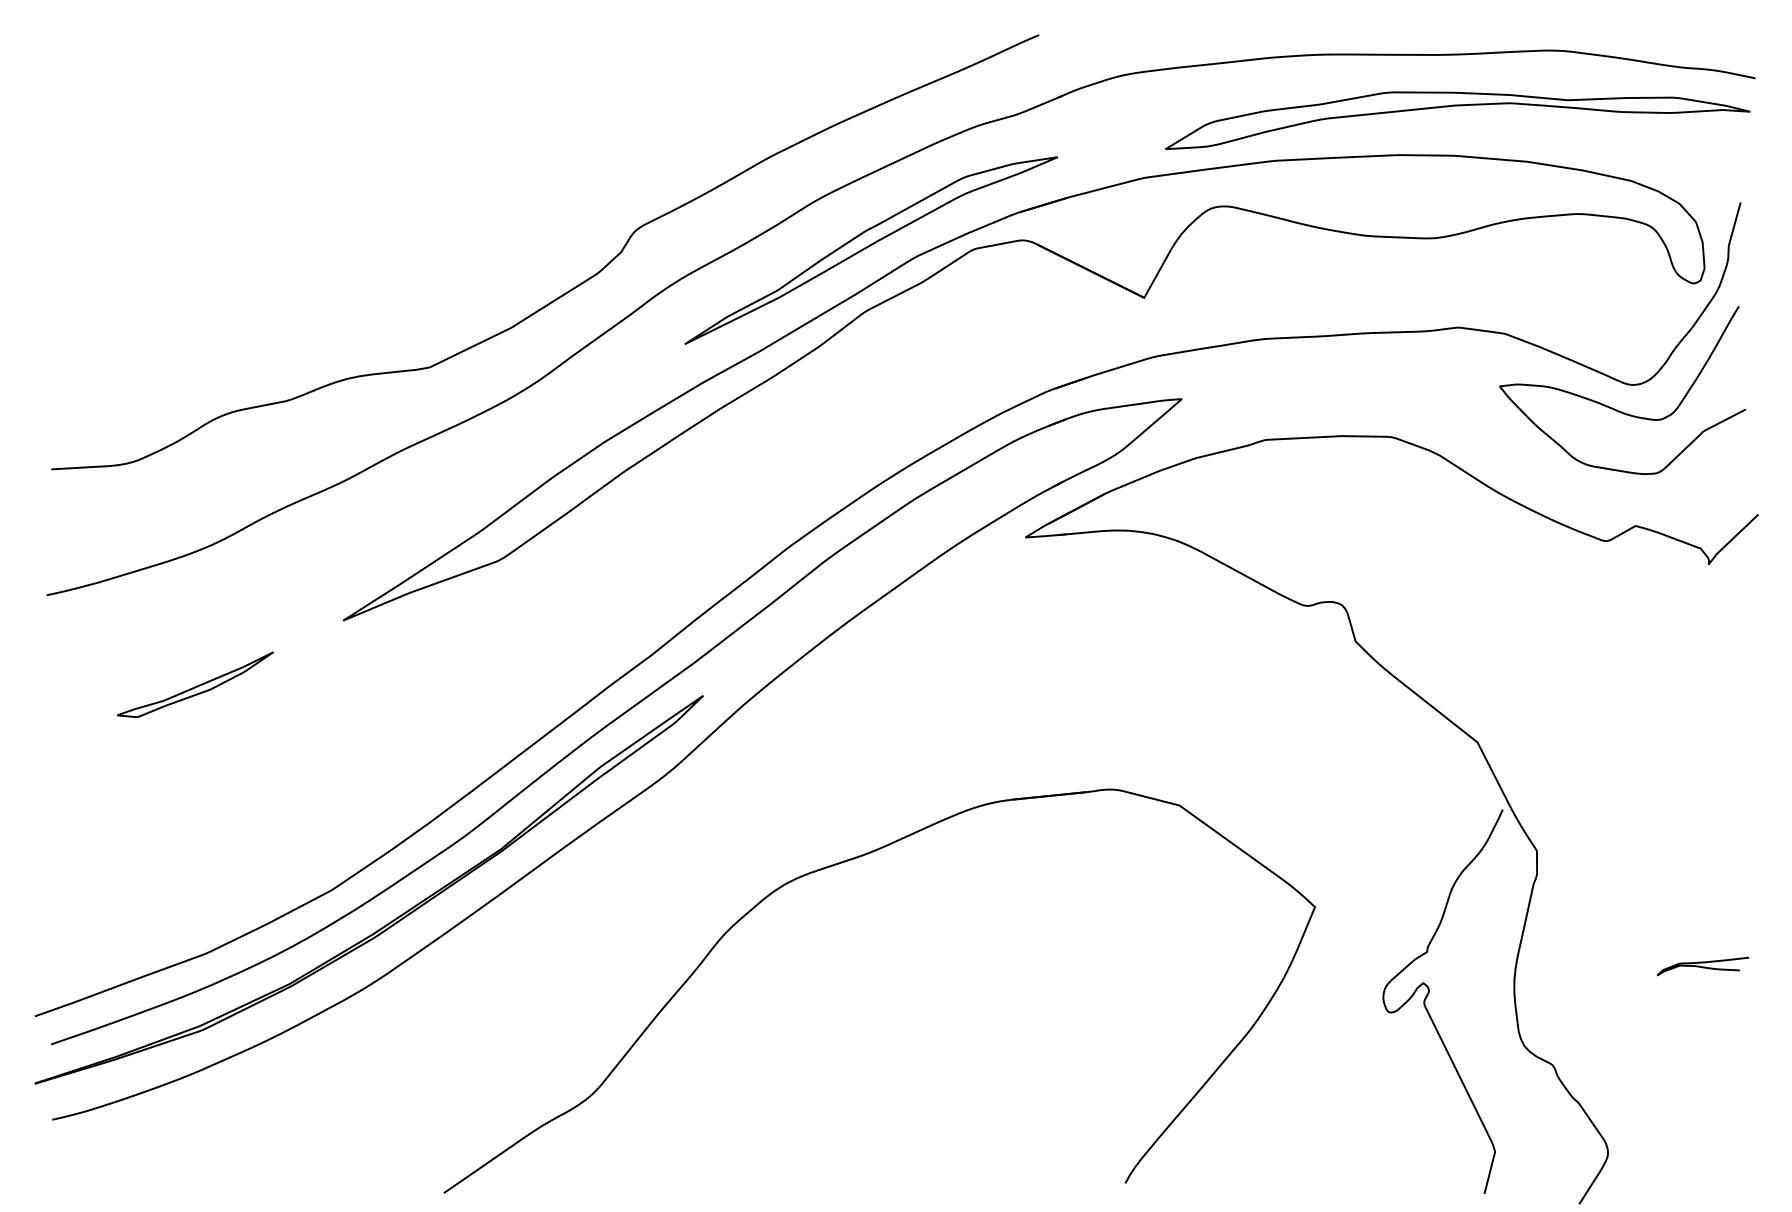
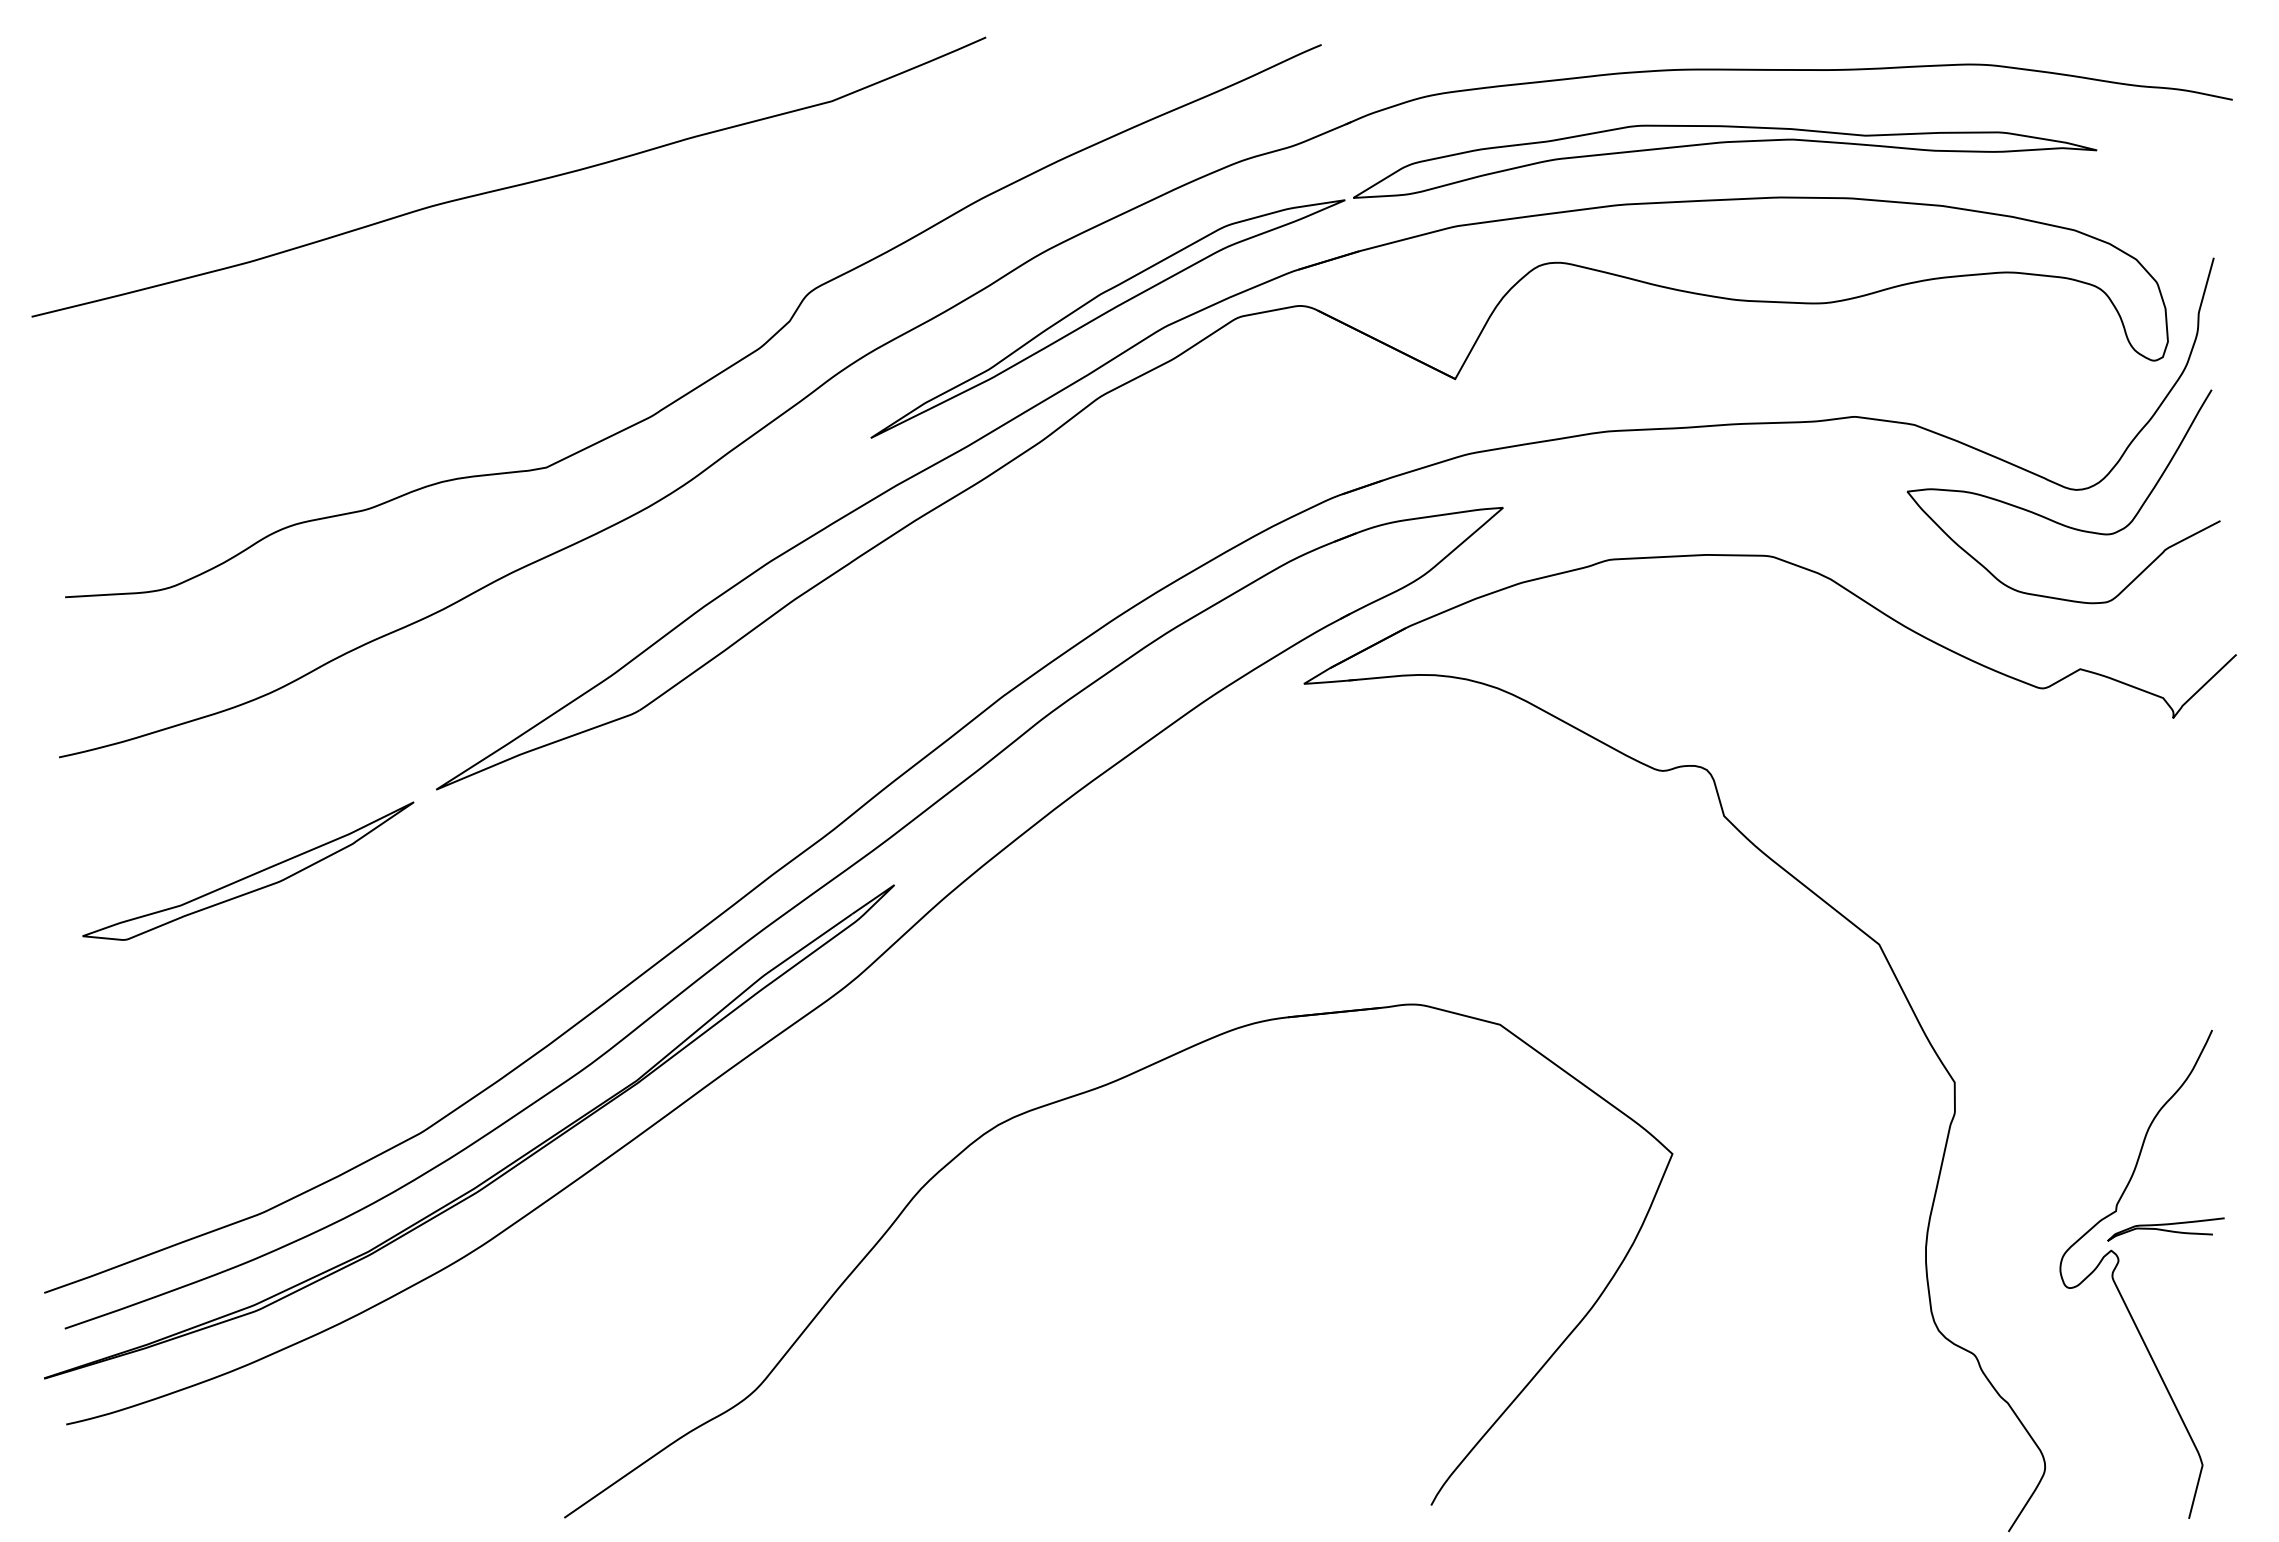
part: (1458, 106) -> (1725, 143), moved
curve: (403, 145) -> (512, 185), added
part: (195, 684) -> (248, 870), size x1.67
curve: (1429, 993) -> (2118, 1264), moved

